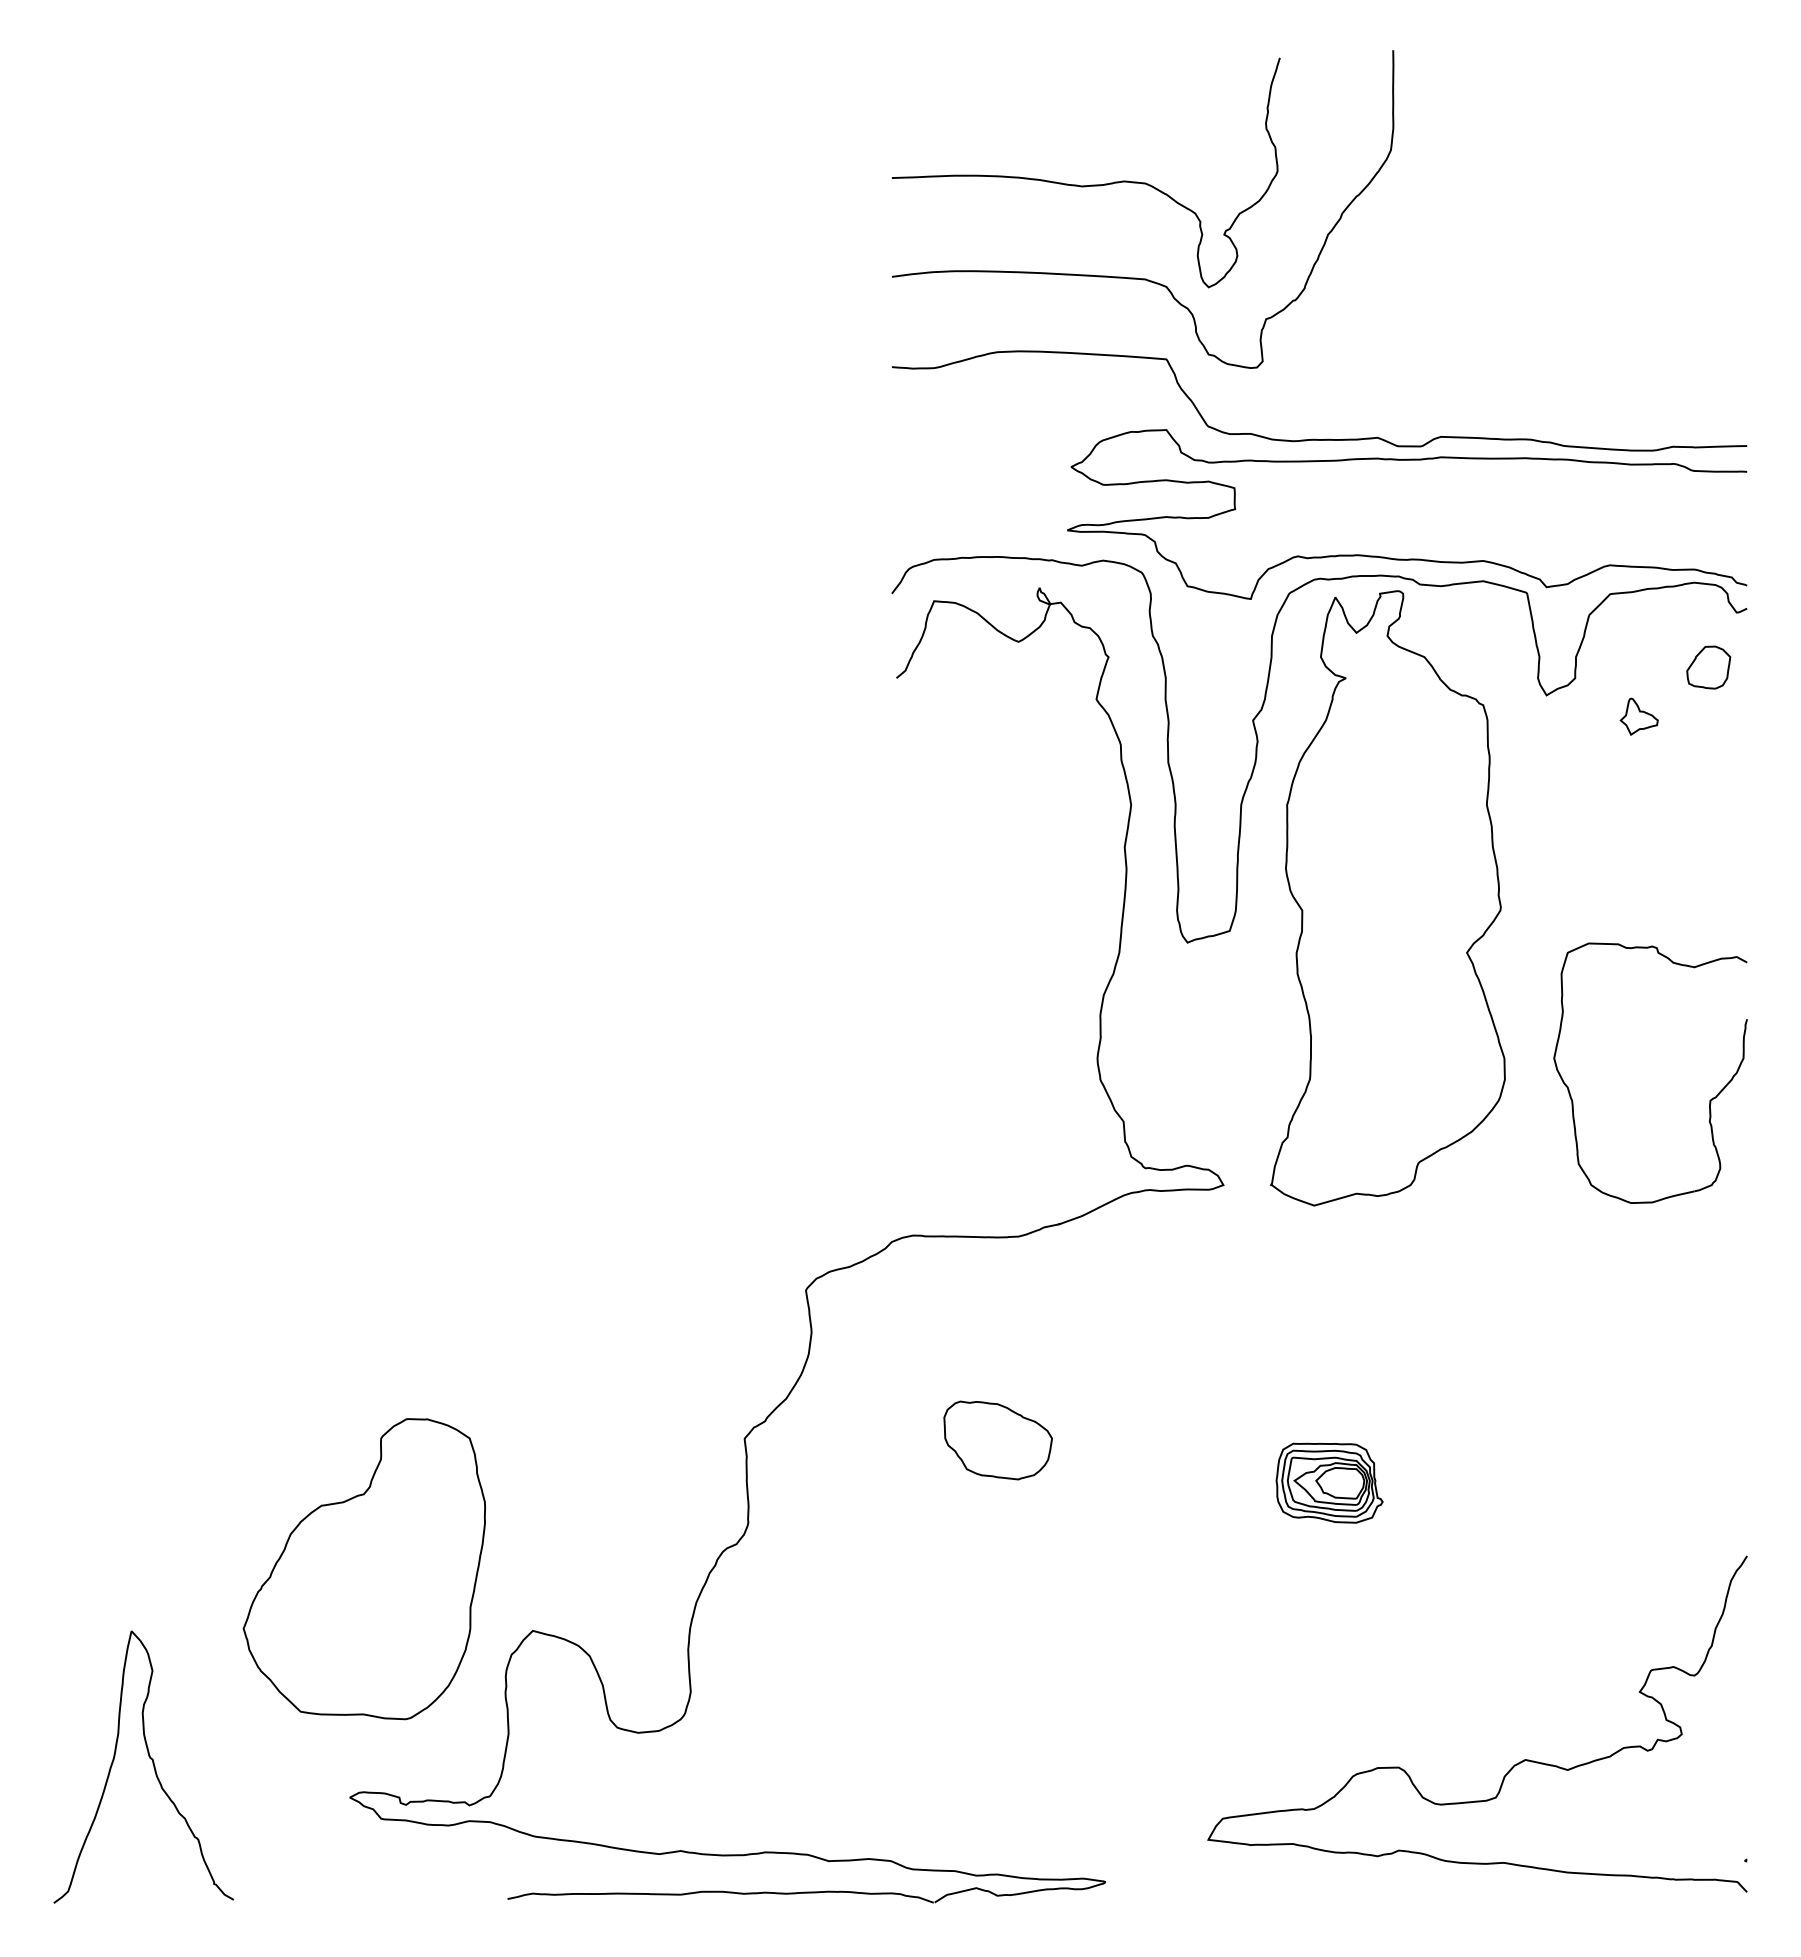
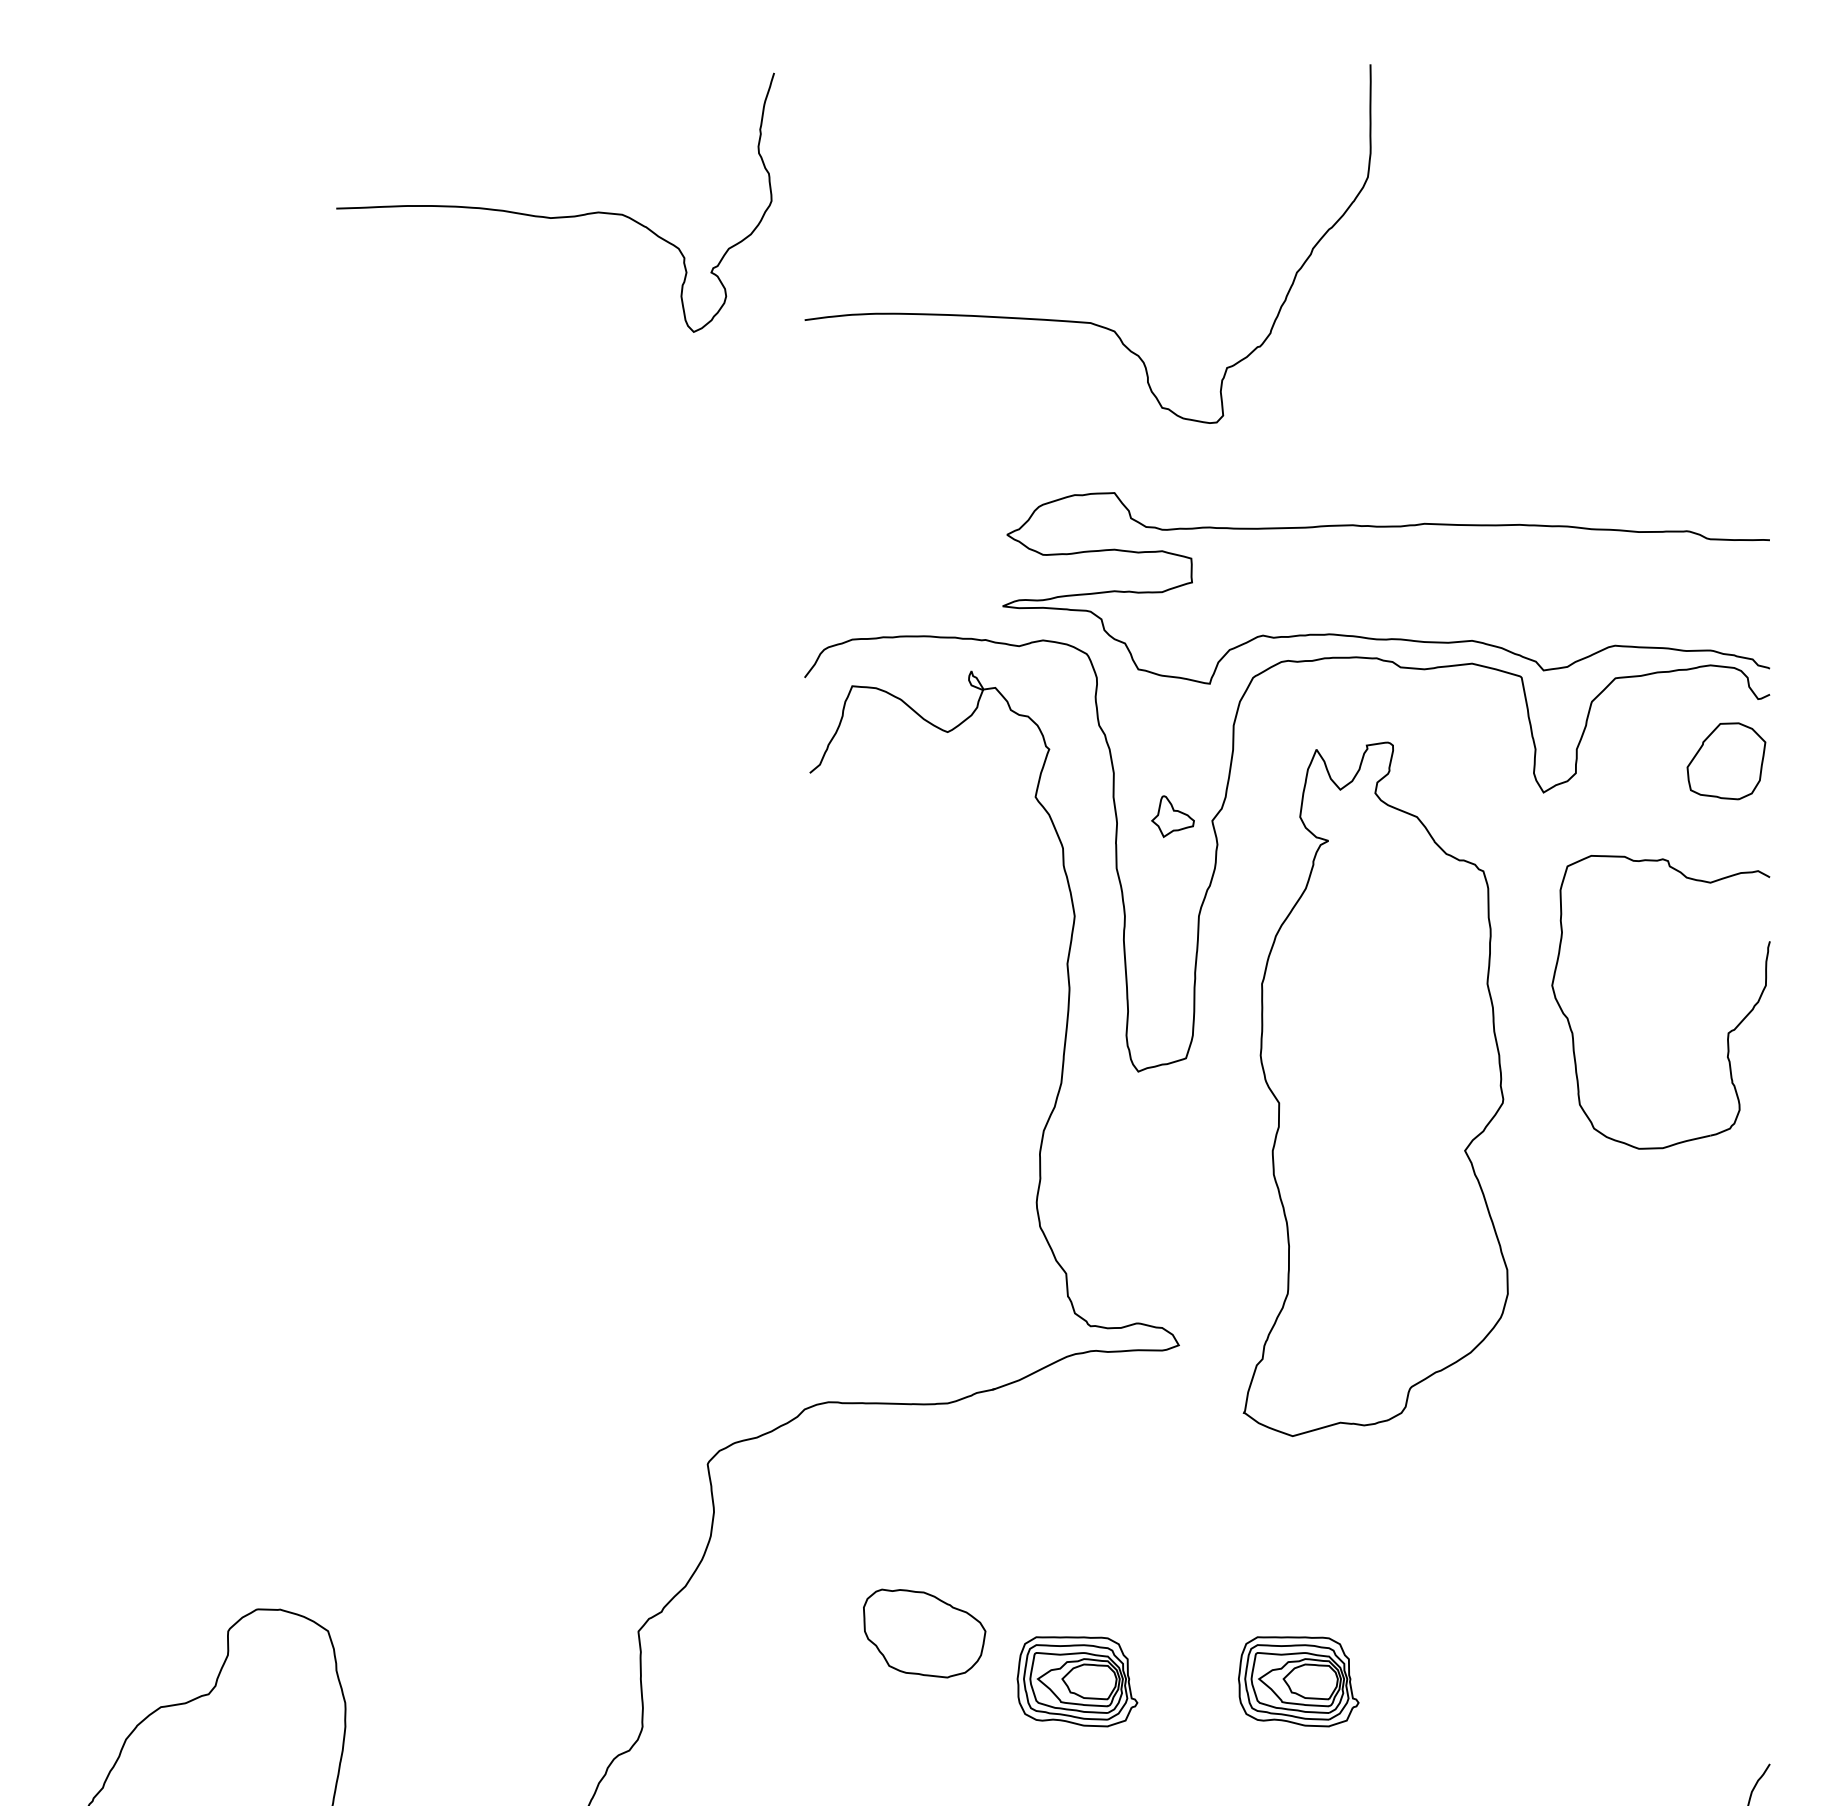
curve: (1091, 184) -> (561, 215), moved
curve: (1315, 438) -> (1282, 502), removed
part: (1708, 667) -> (1726, 761), size x1.6
part: (1638, 716) -> (1172, 816), moved
part: (1387, 898) -> (1375, 1089), moved
part: (1709, 1100) -> (1727, 1033), moved
part: (1133, 1482) -> (1077, 1680), added

